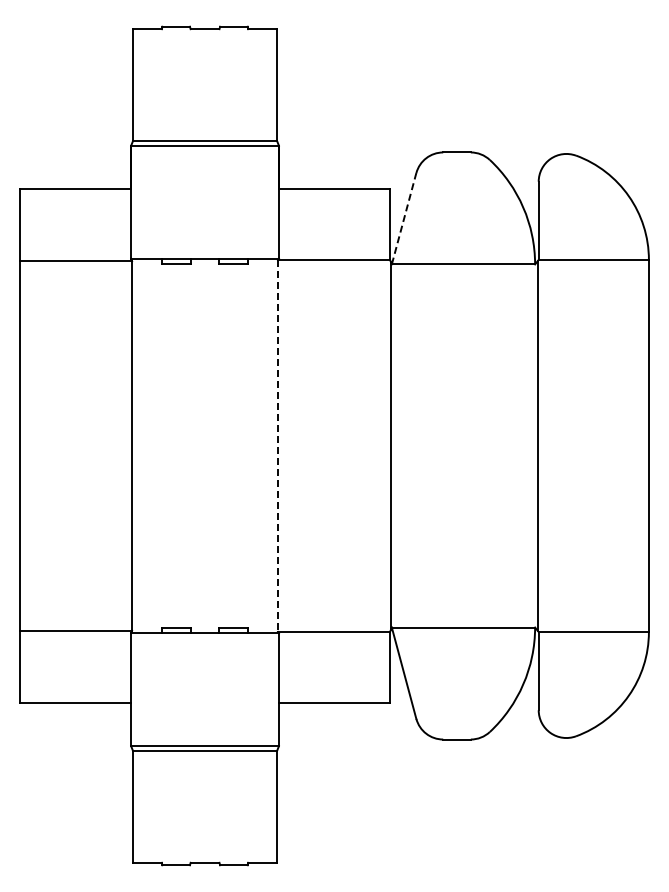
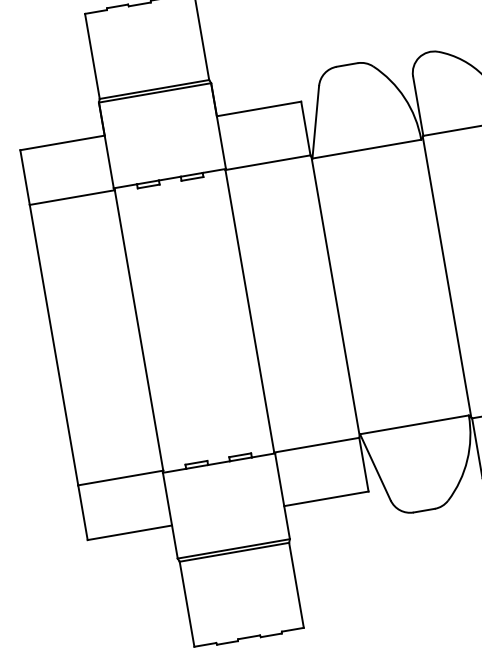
line: (404, 218) -> (316, 122), dashed -> solid
line: (278, 446) -> (250, 311), dashed -> solid

